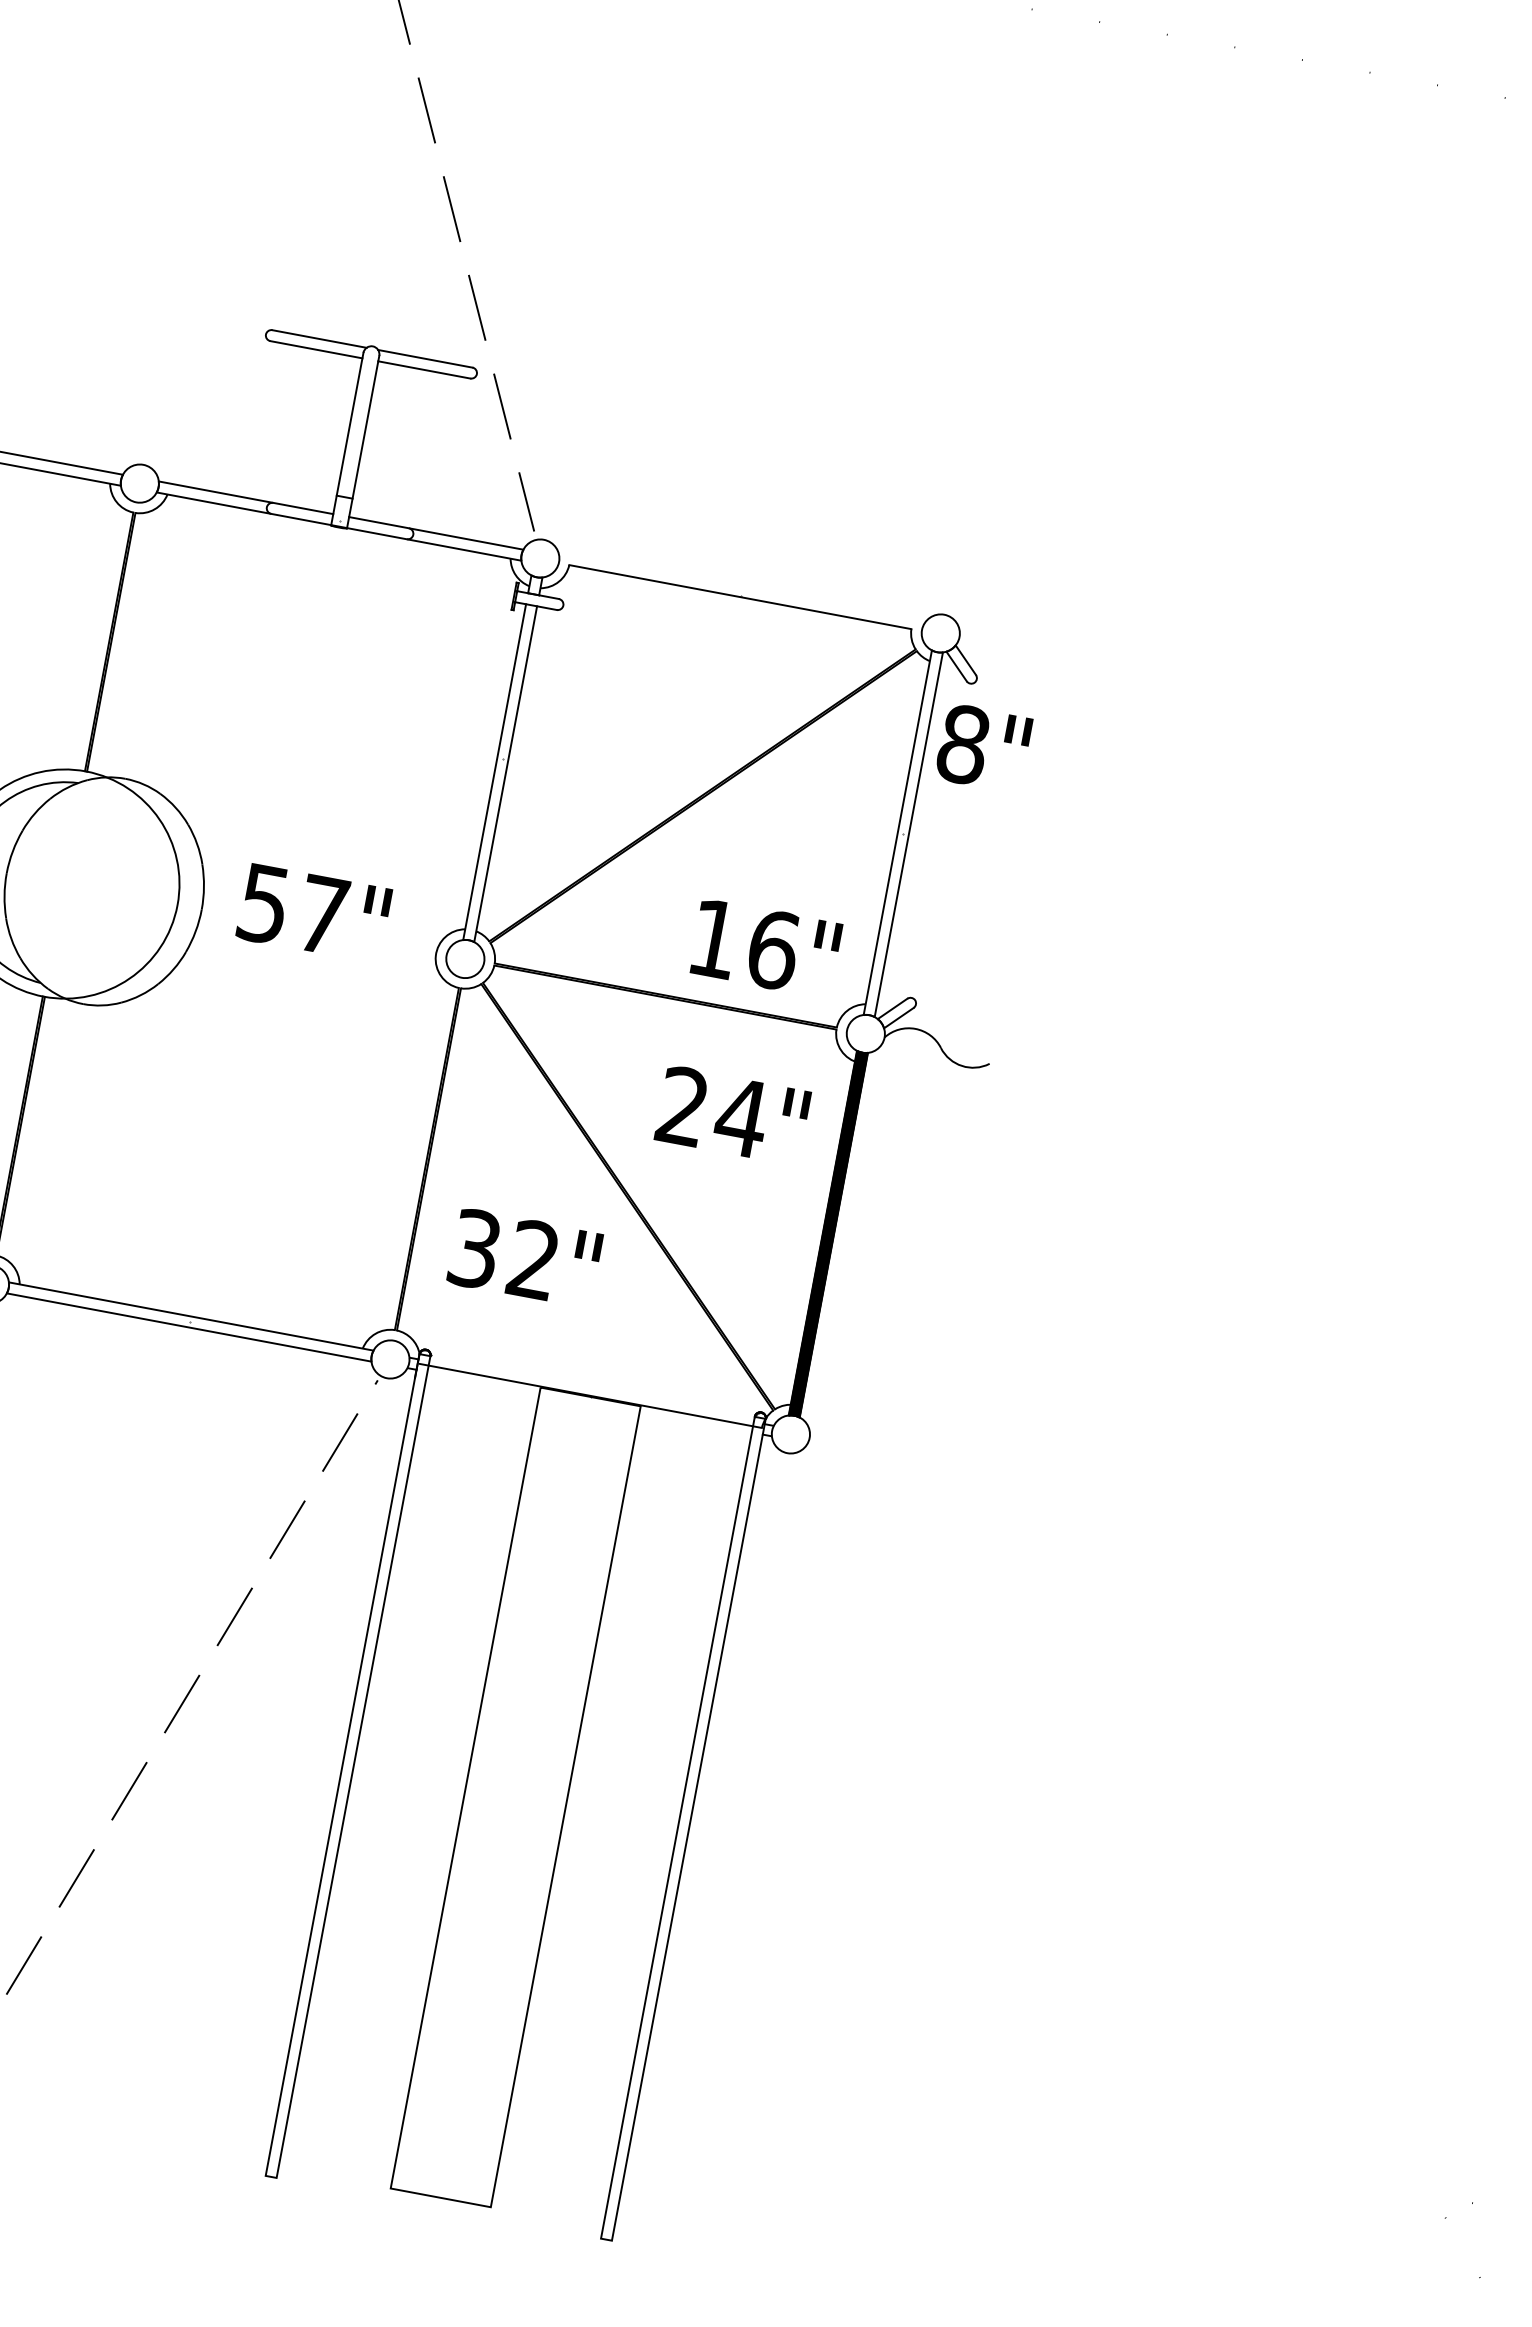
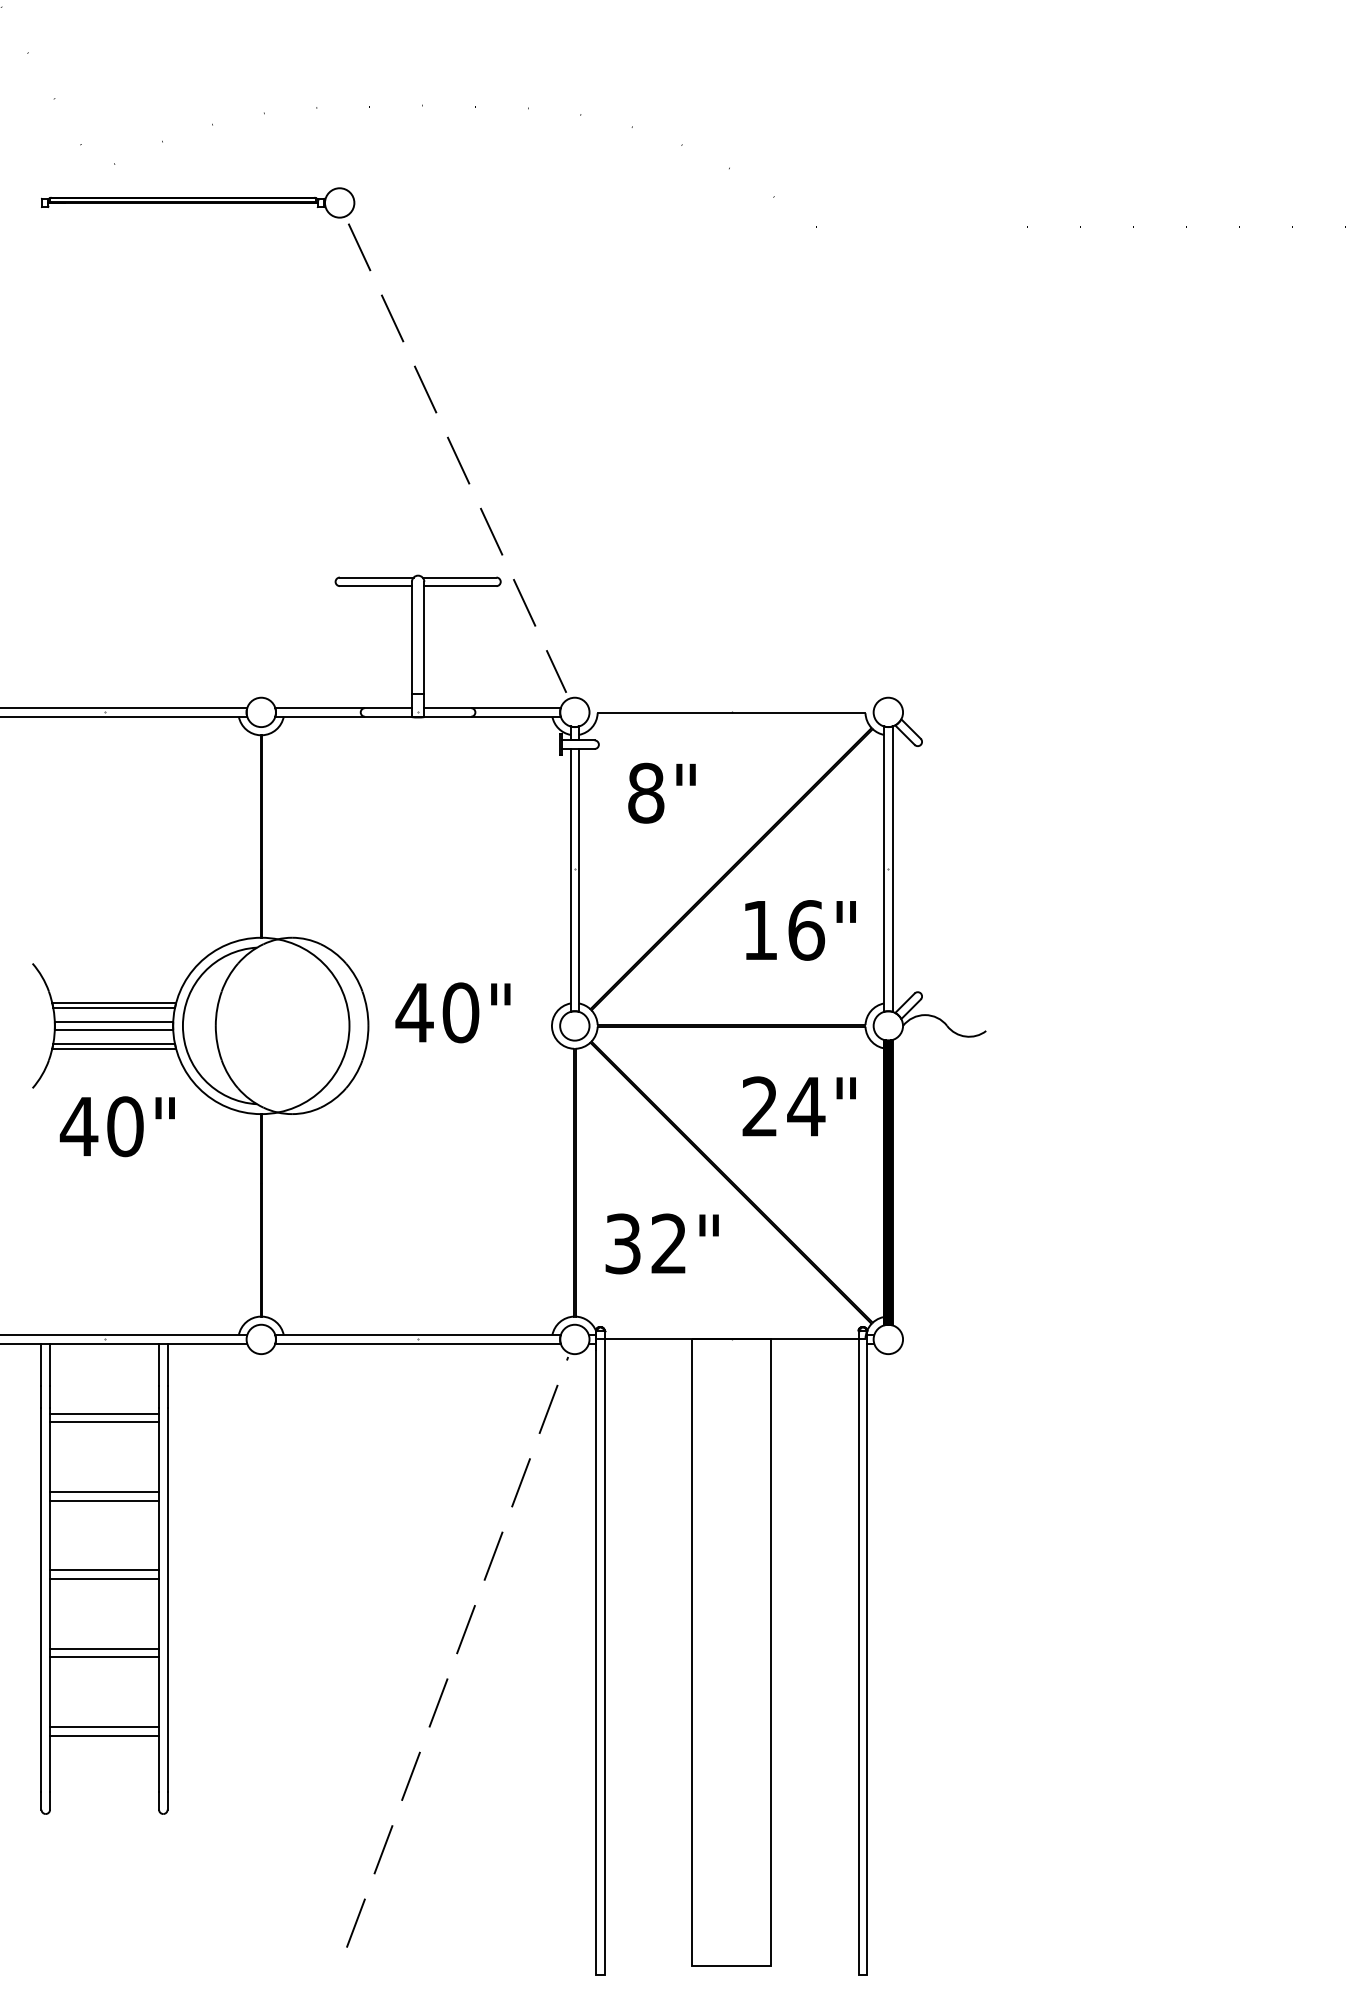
text: (983, 747) -> (661, 792), moved
text: (293, 909) -> (437, 1012), 57" -> 40"
text: (765, 948) -> (800, 930), moved

